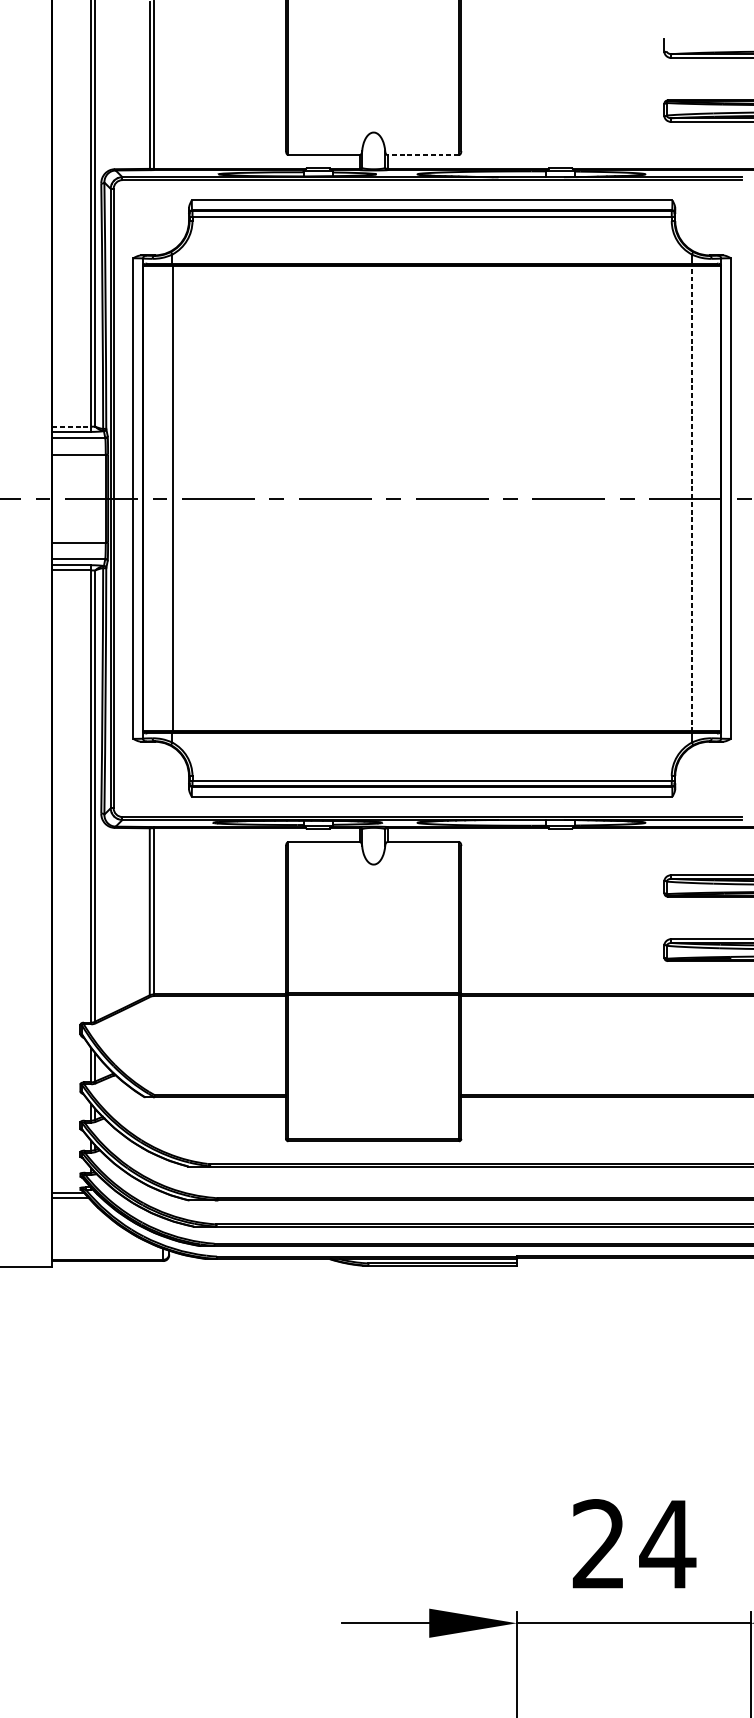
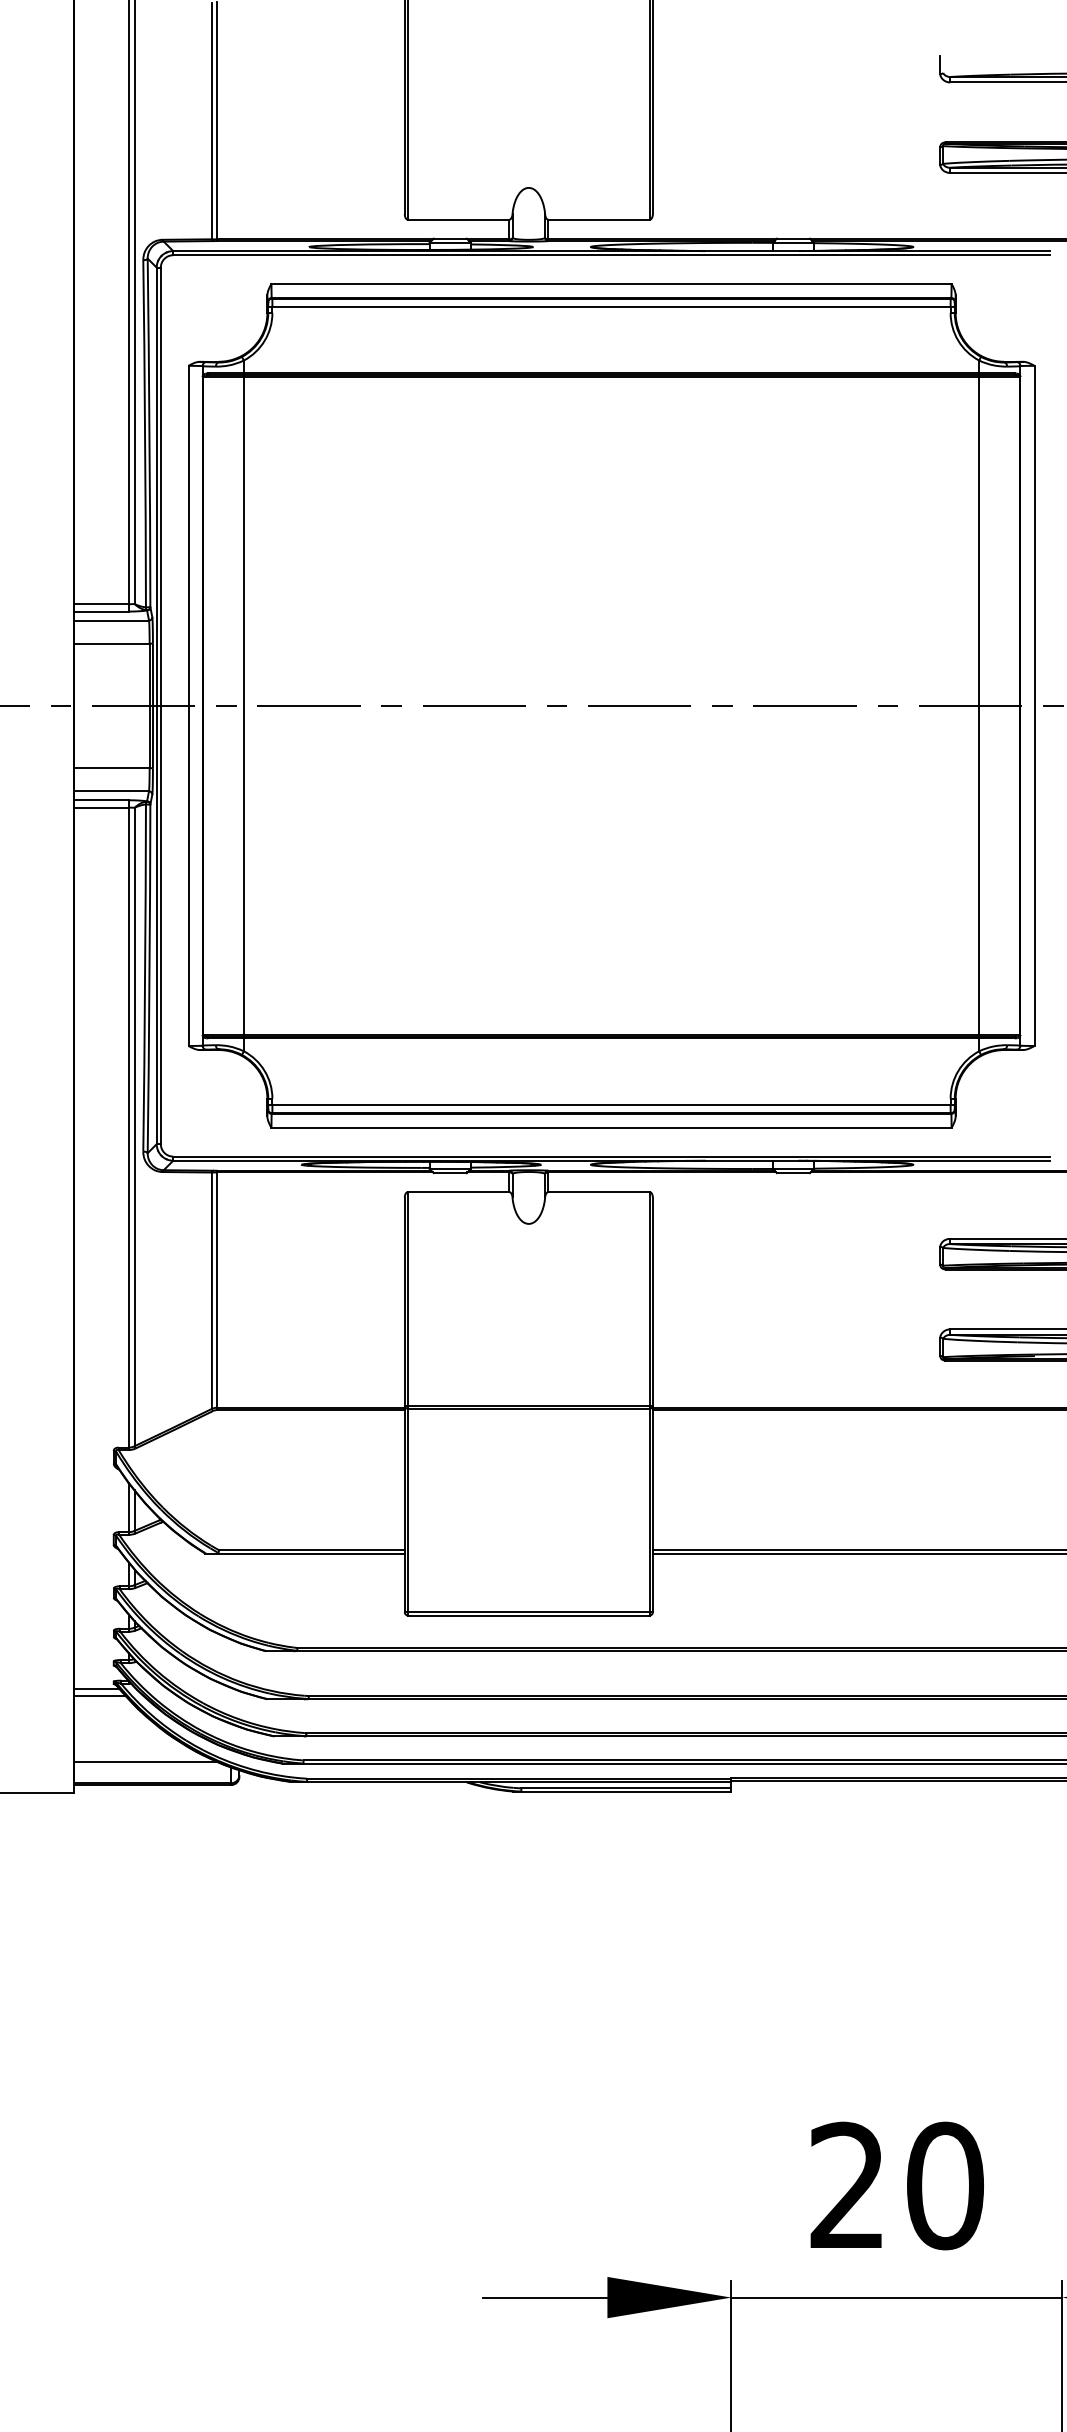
line: (422, 154) -> (598, 219), dashed -> solid
line: (71, 426) -> (101, 604), dashed -> solid
line: (691, 498) -> (978, 705), dashed -> solid
line: (102, 1244) -> (145, 1761), added
text: (667, 1544) -> (944, 2185), 24 -> 20

